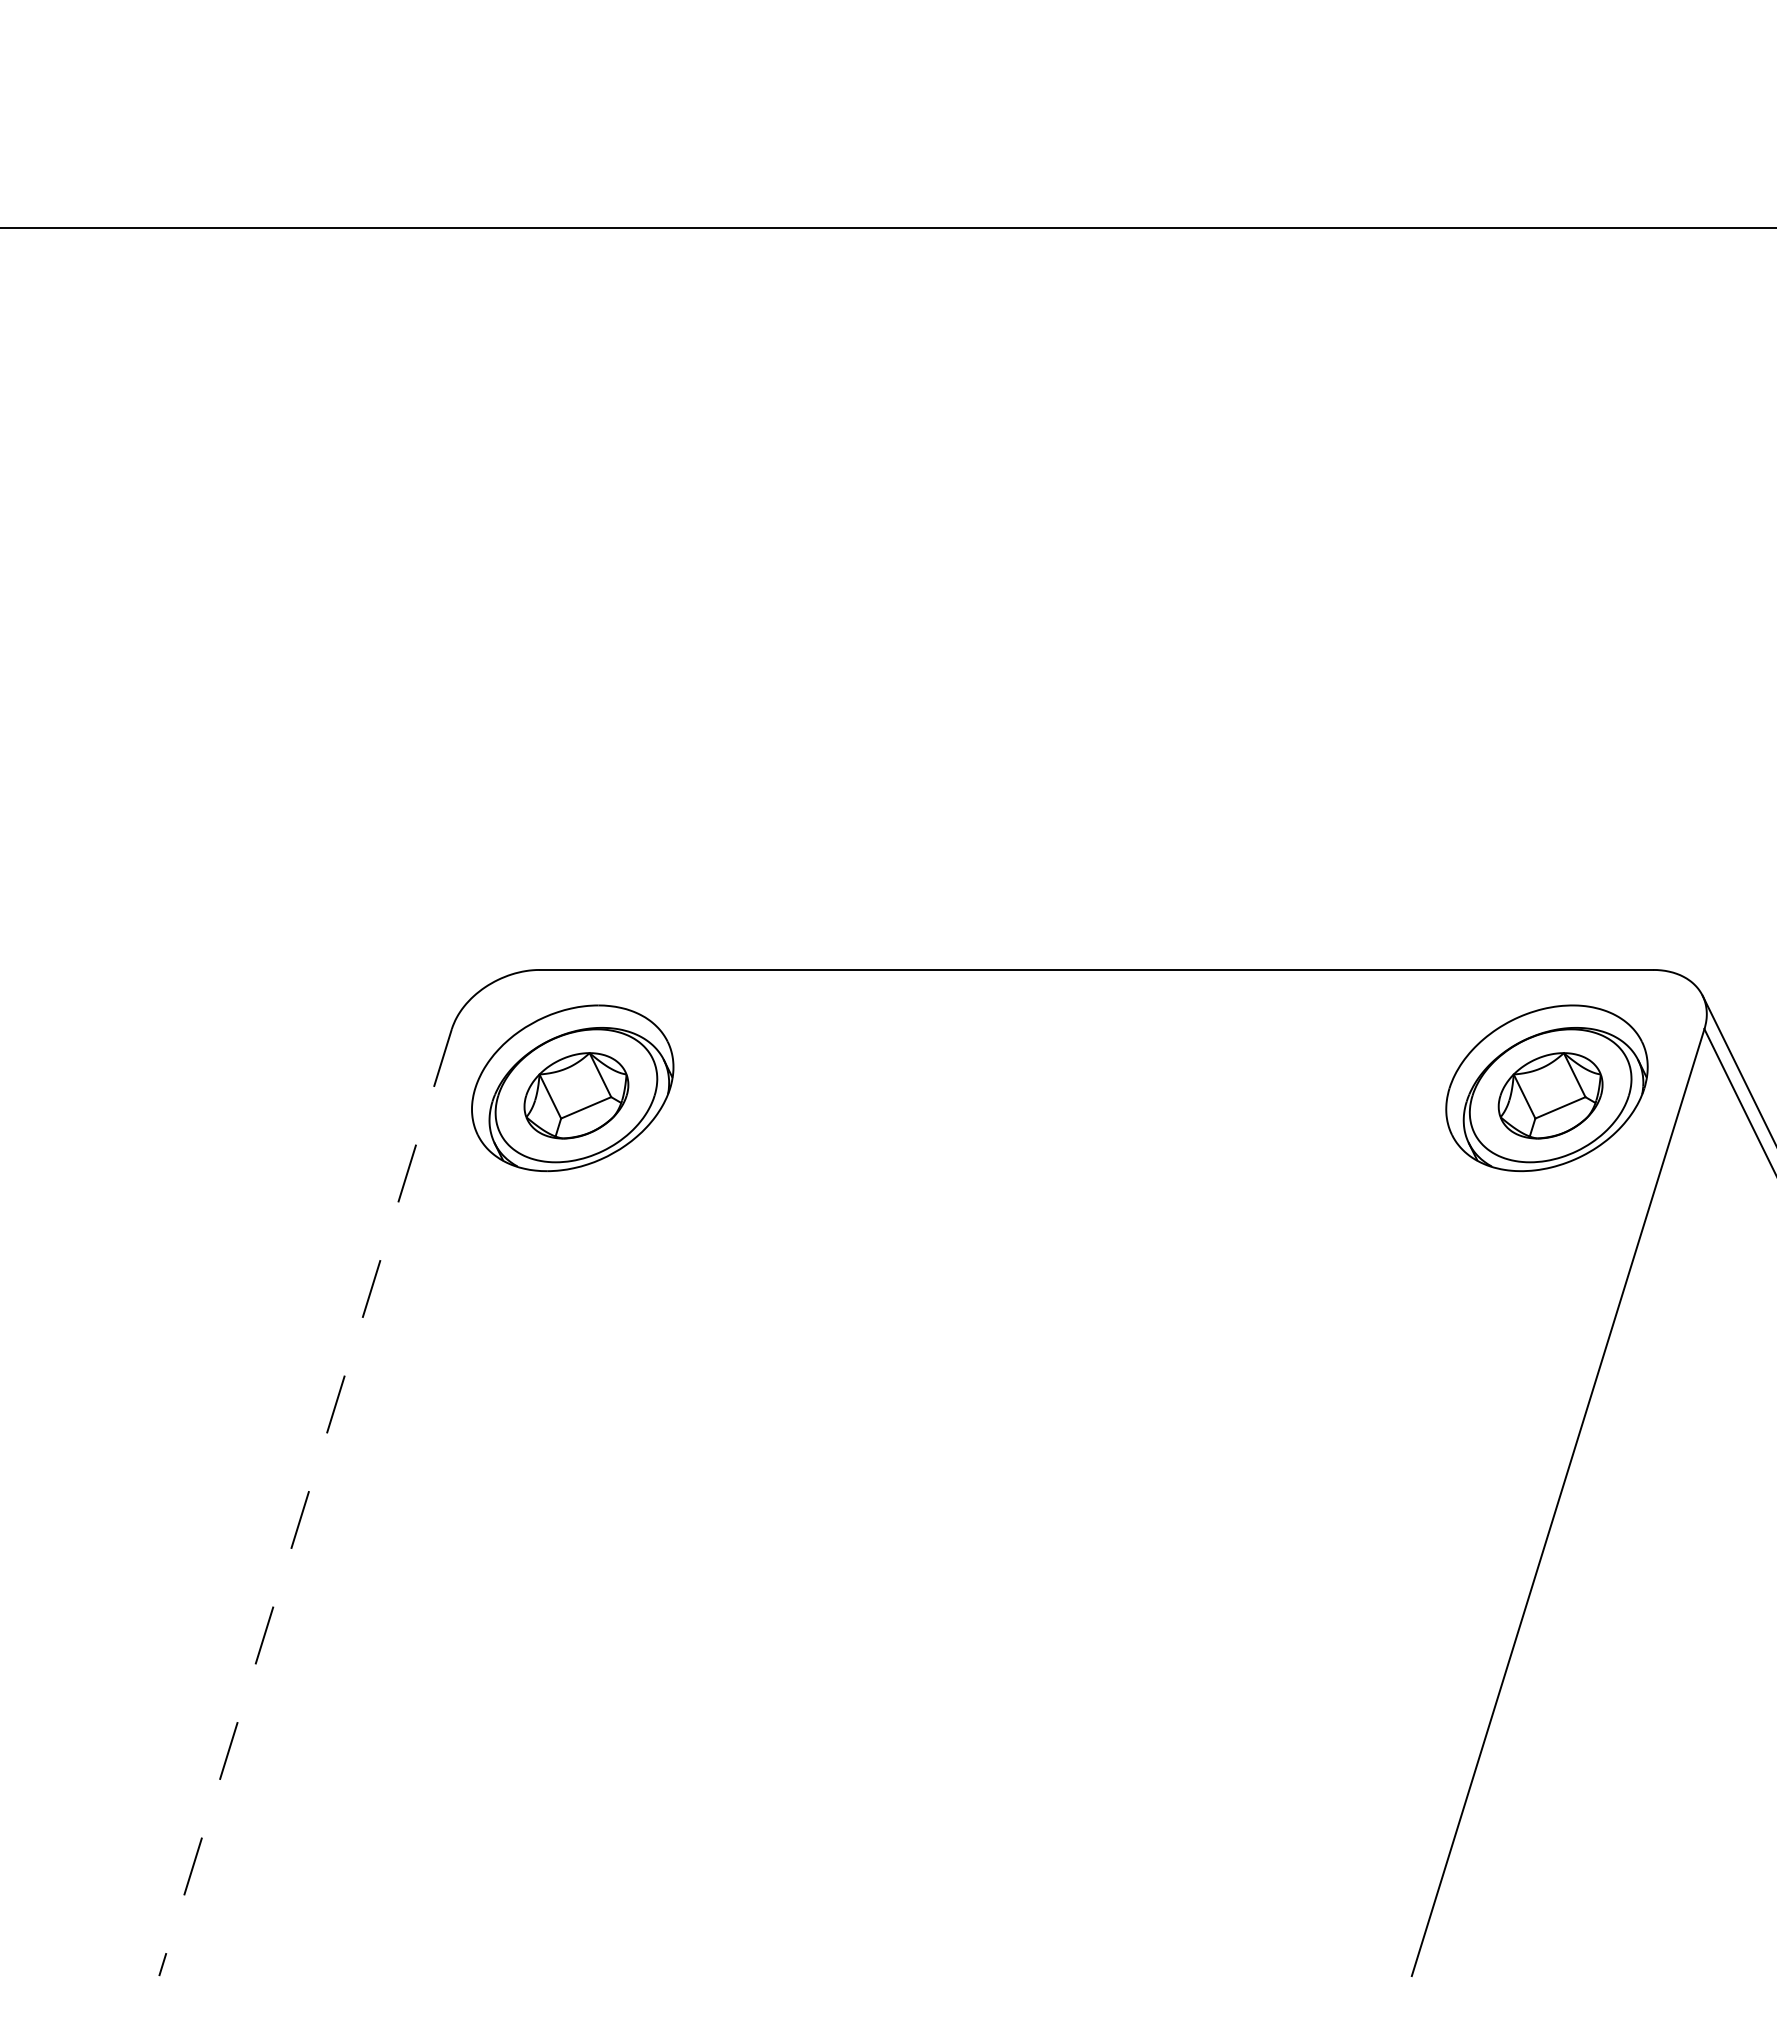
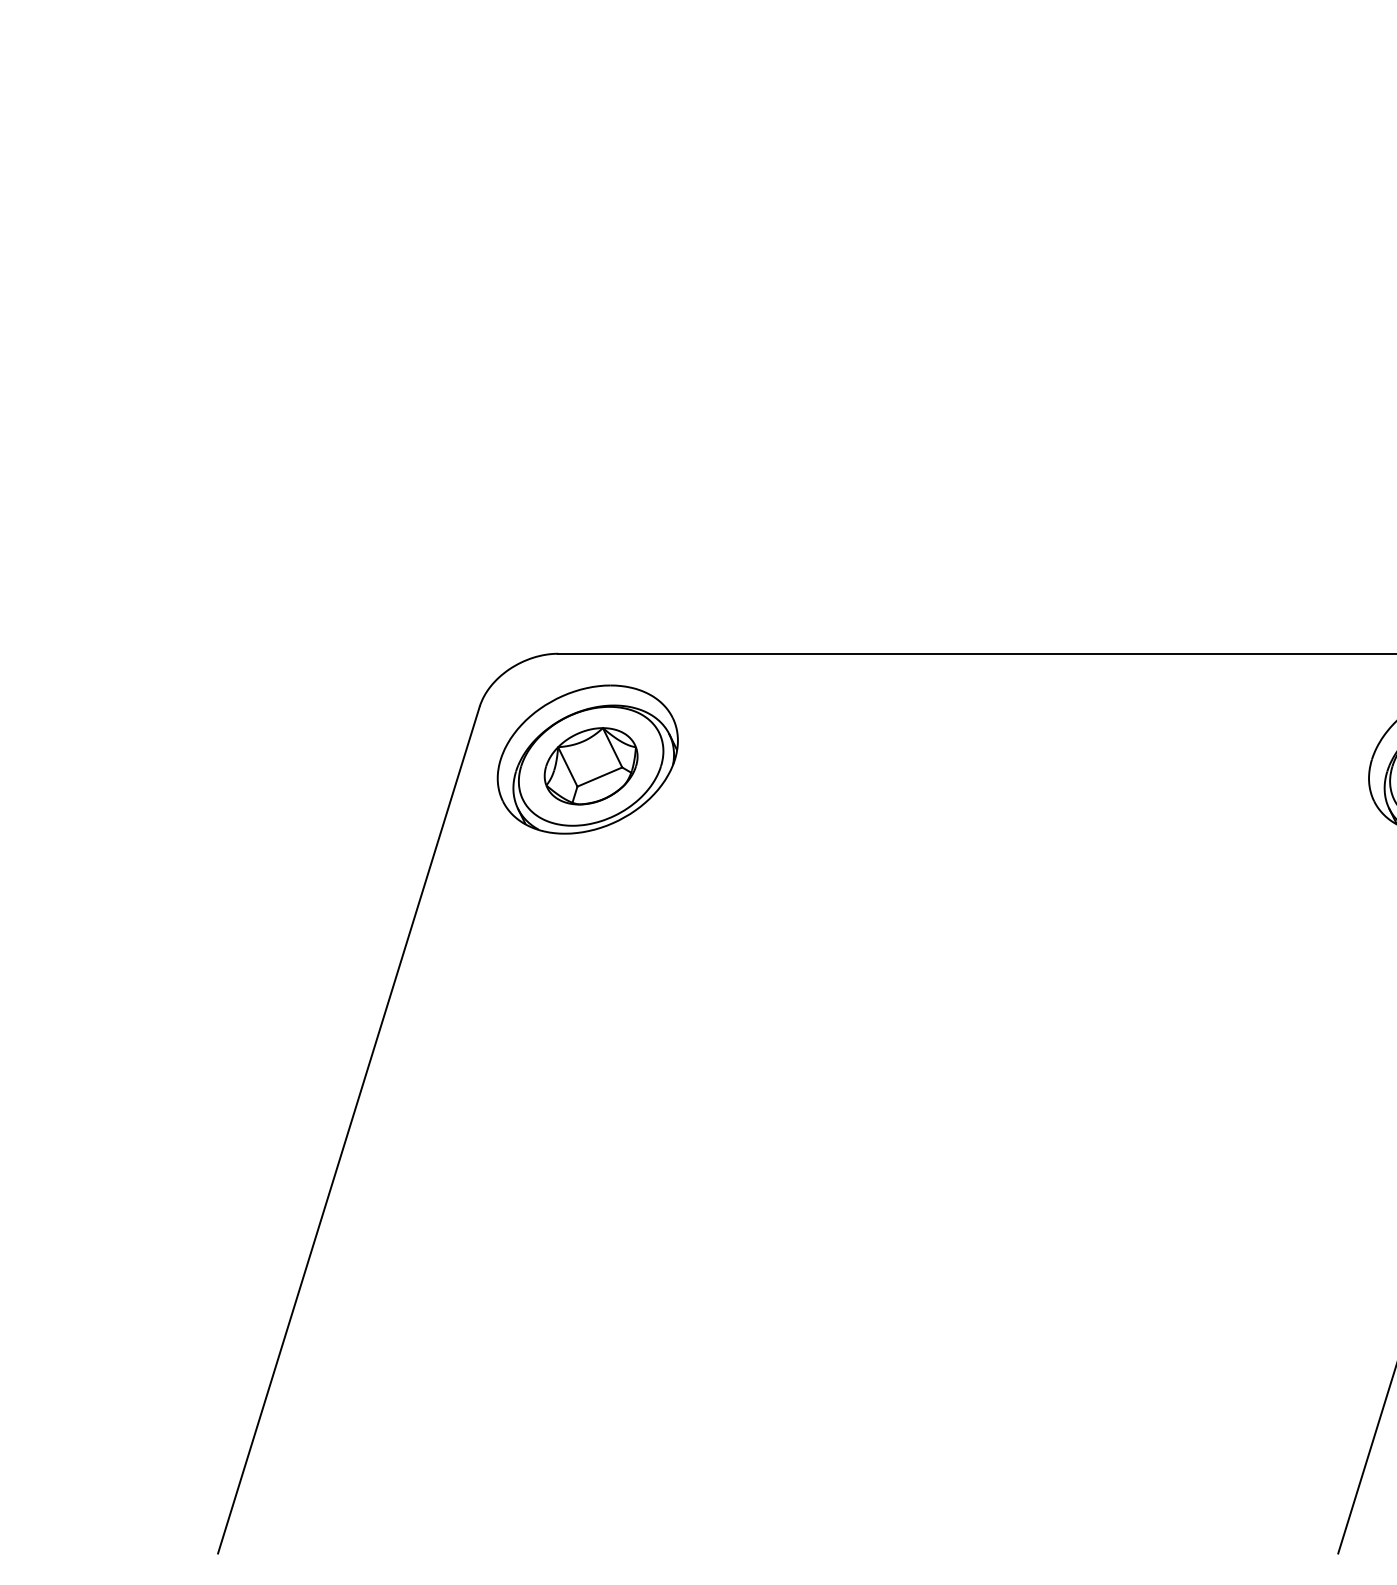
line: (305, 1502) -> (348, 1130), dashed -> solid

